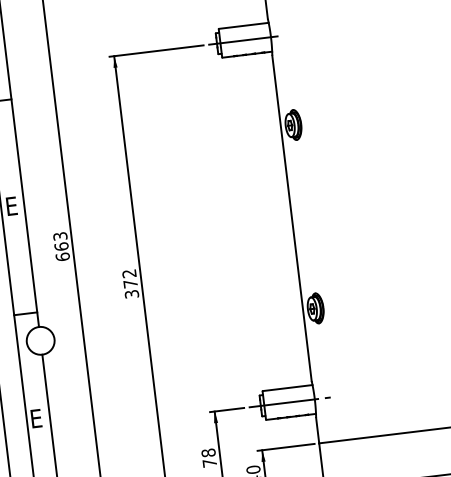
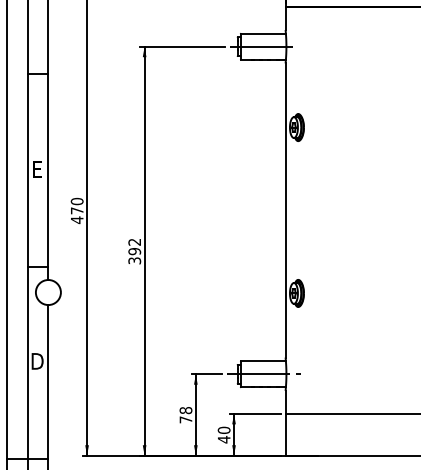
text: (60, 246) -> (76, 210), 663 -> 470
text: (130, 283) -> (134, 251), 372 -> 392
text: (37, 418) -> (37, 361), E -> D

